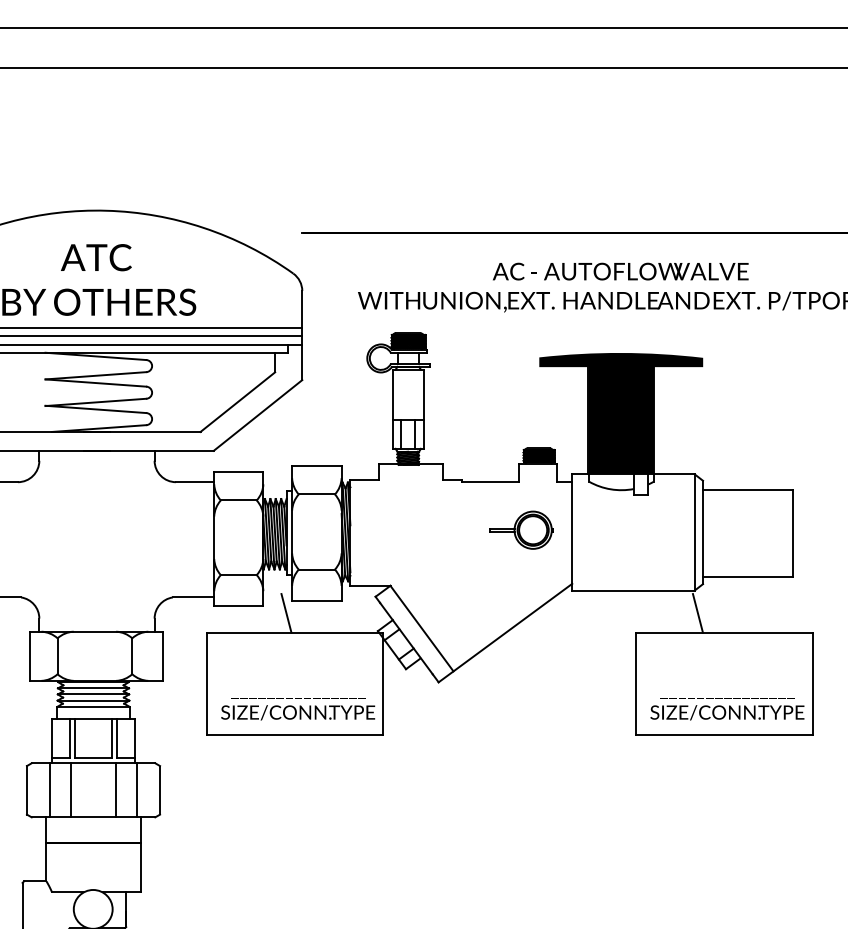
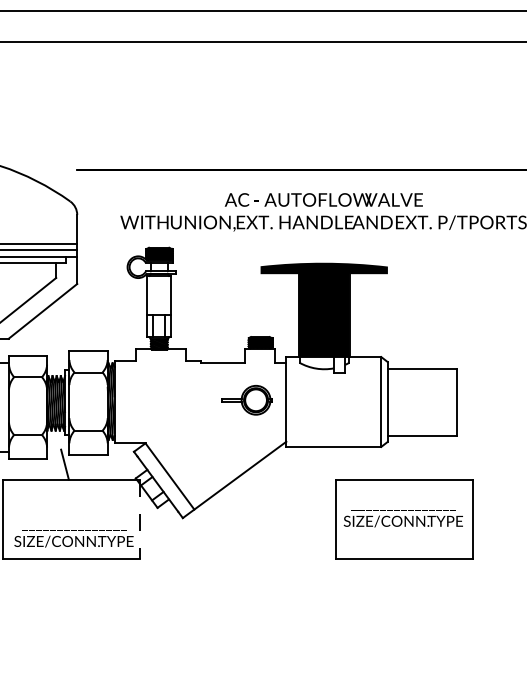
line: (697, 613) -> (383, 464), removed
line: (383, 684) -> (140, 519), solid -> dashed
text: (727, 709) -> (403, 518), moved

